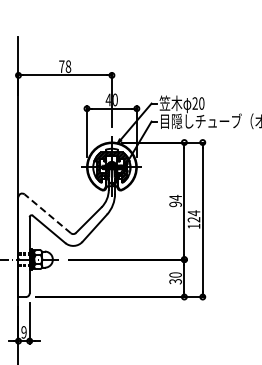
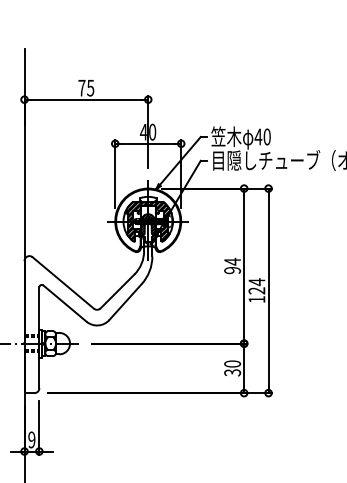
text: (68, 66) -> (90, 87), 78 -> 75
text: (195, 103) -> (258, 136), 20 -> 40
line: (47, 213) -> (62, 282), dashed -> solid

